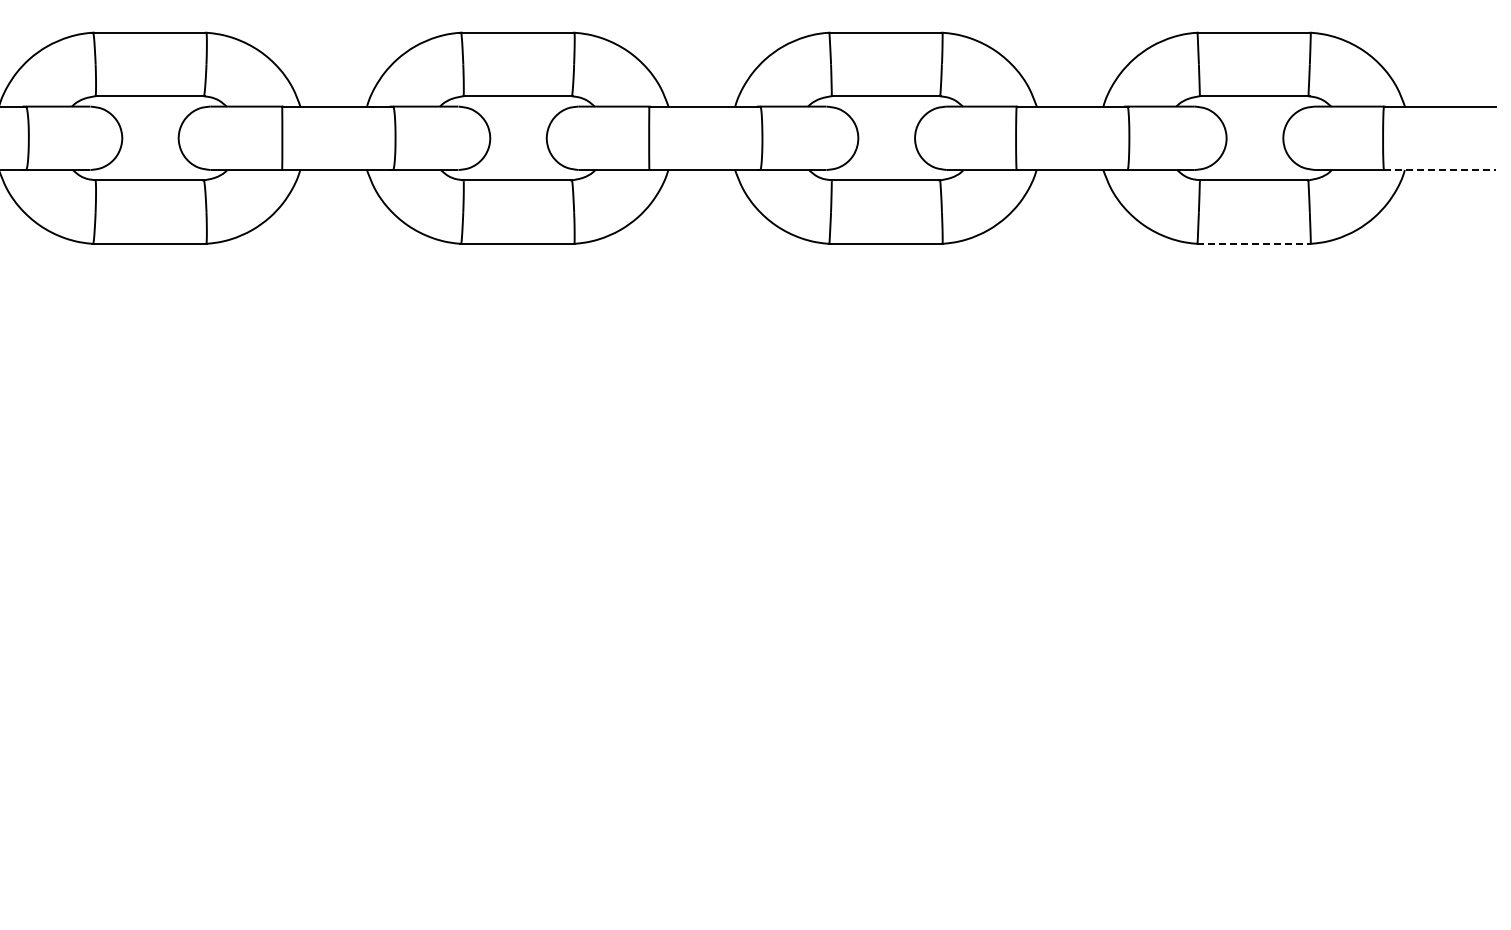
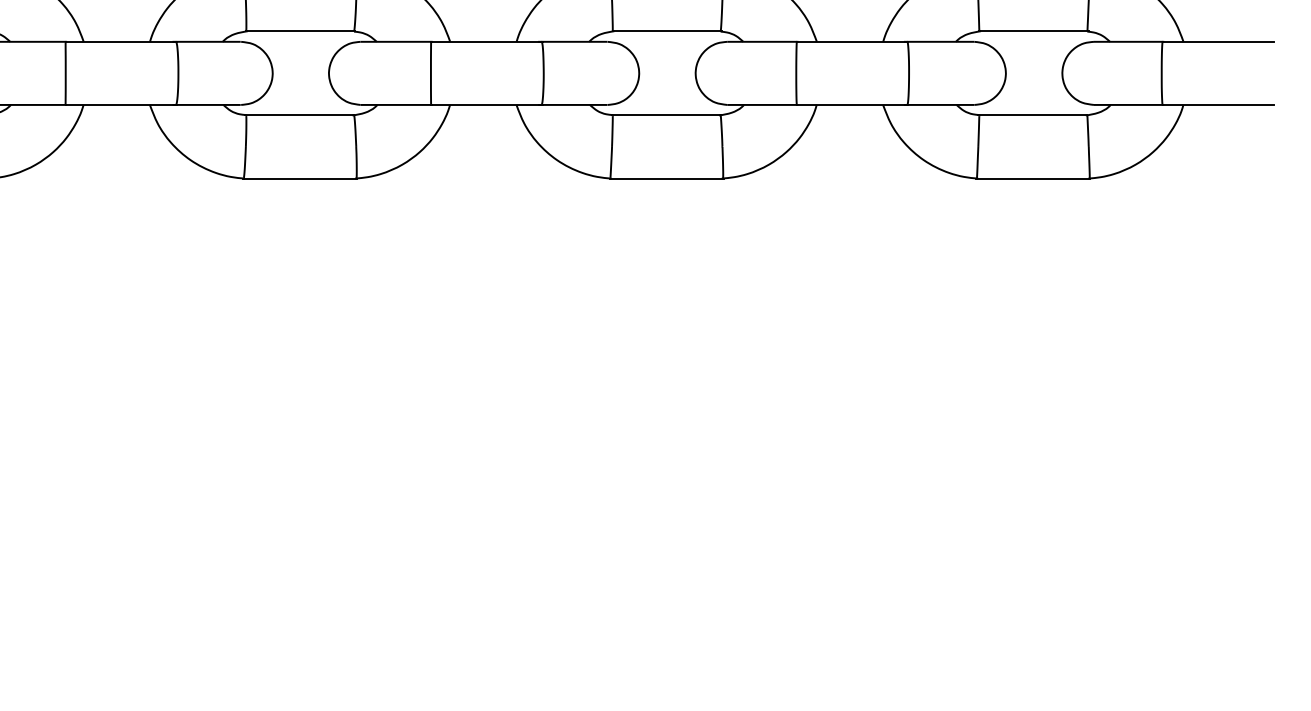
line: (1439, 170) -> (1217, 105), dashed -> solid
line: (1254, 243) -> (1033, 178), dashed -> solid

